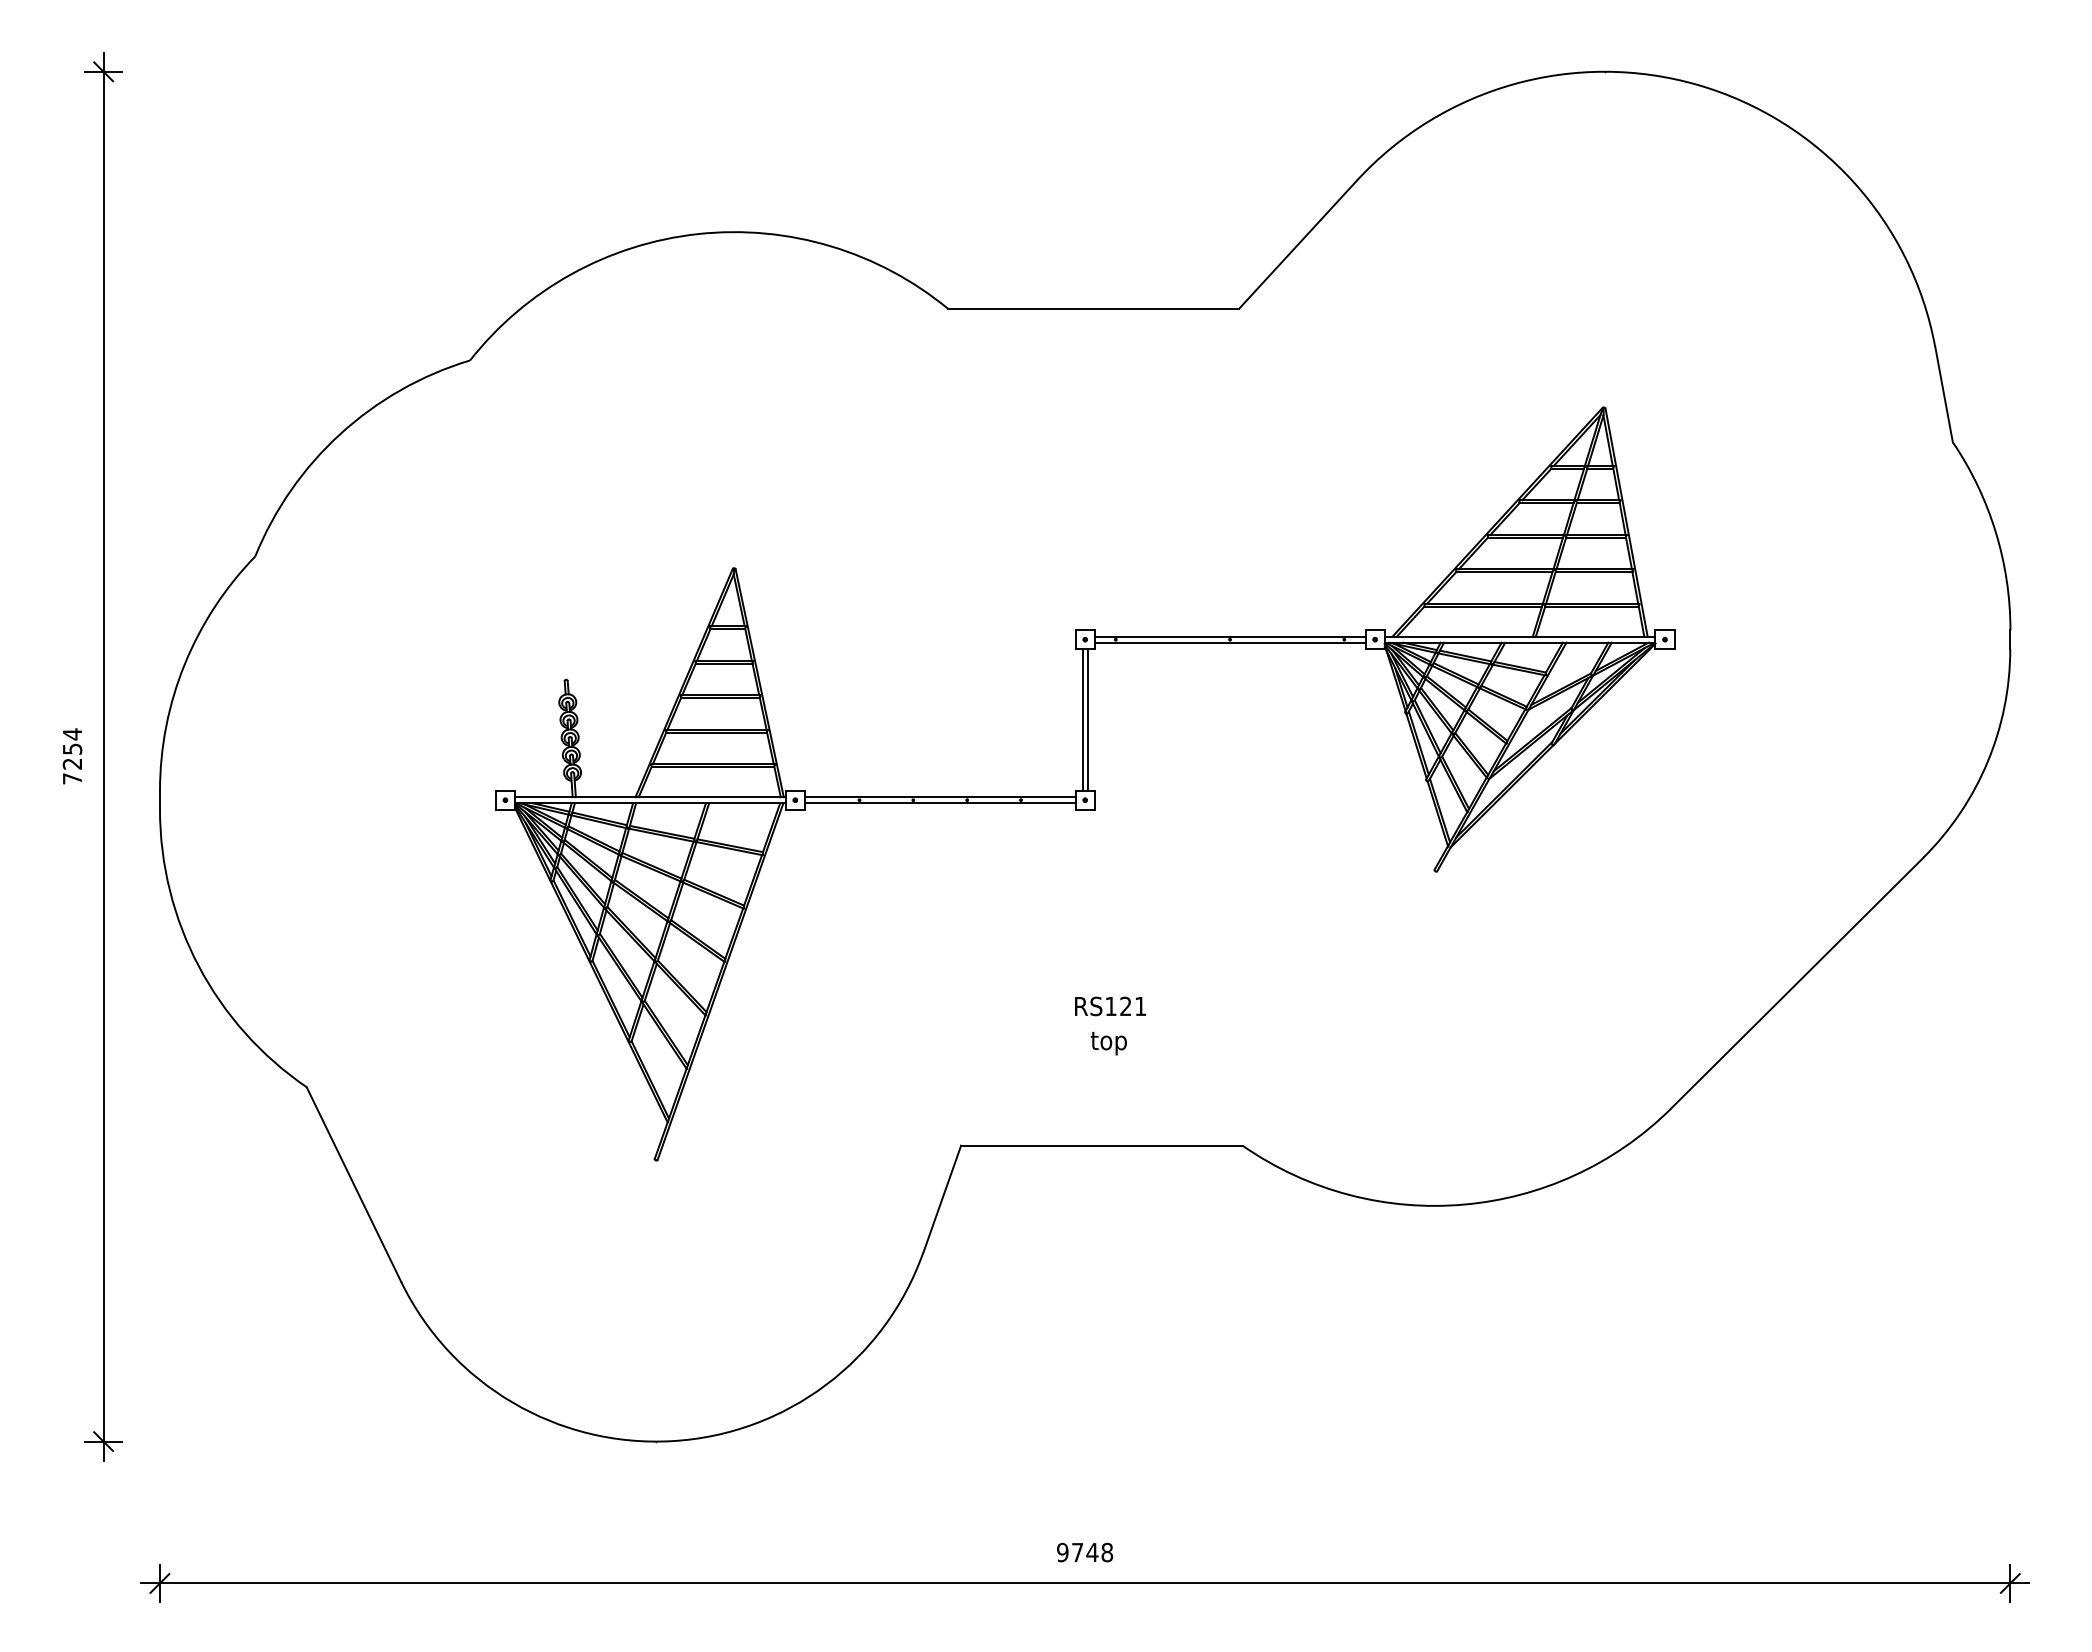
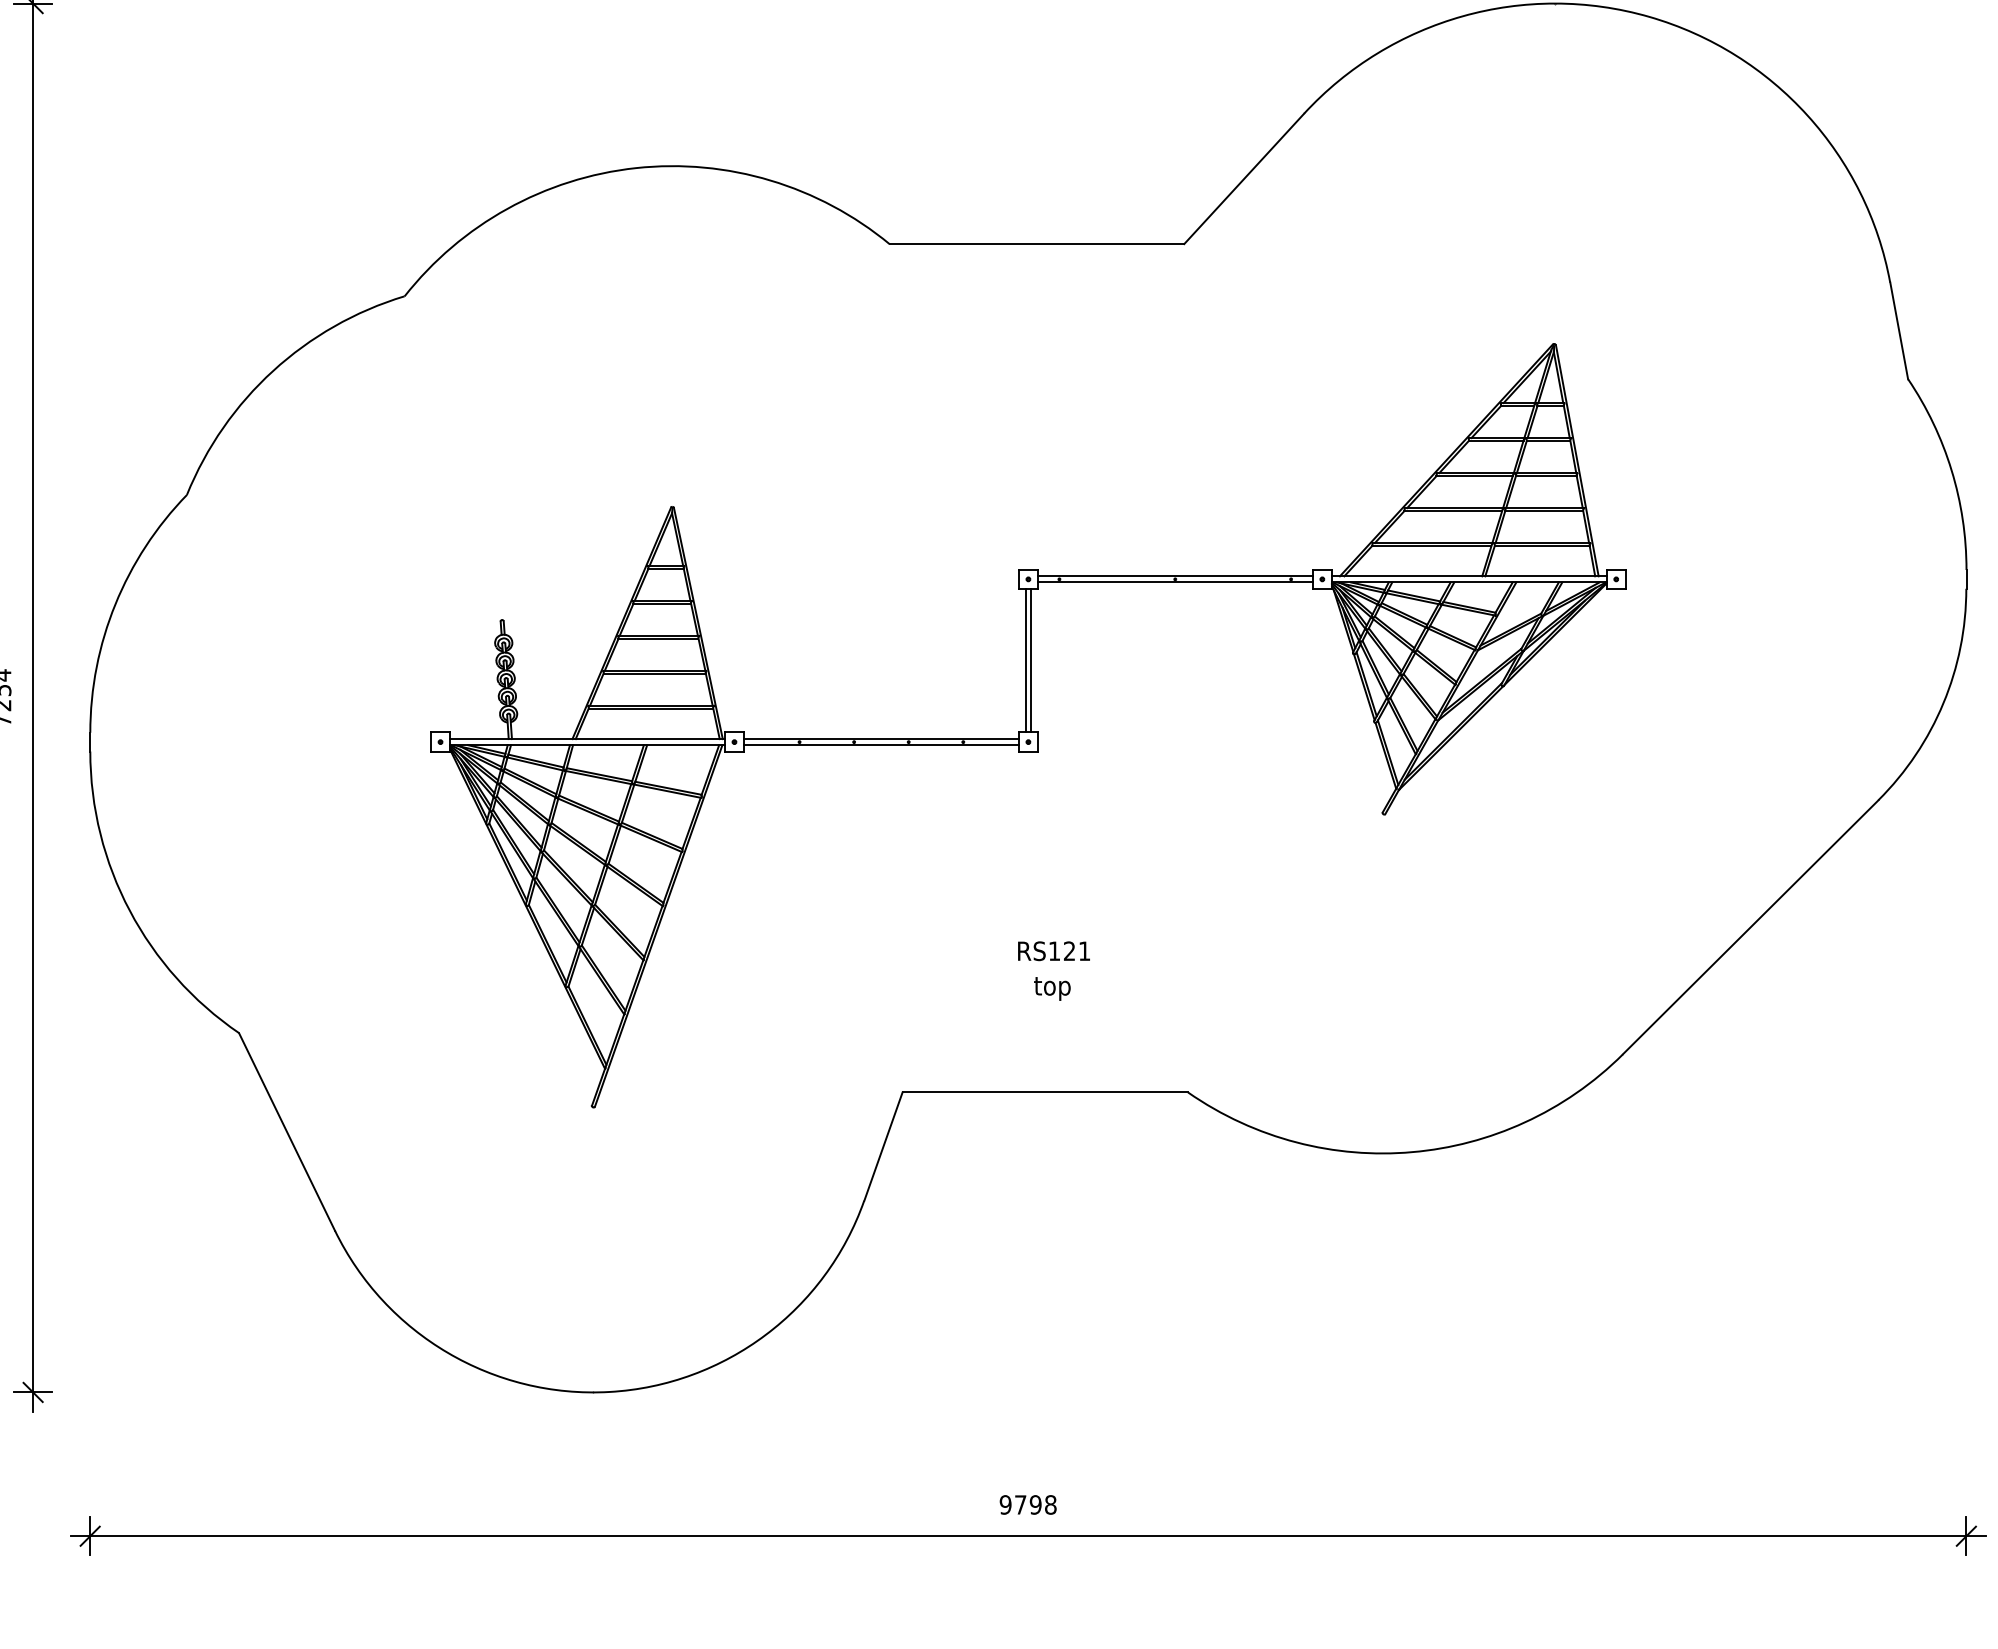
text: (1092, 1552) -> (1035, 1504), 9748 -> 9798

